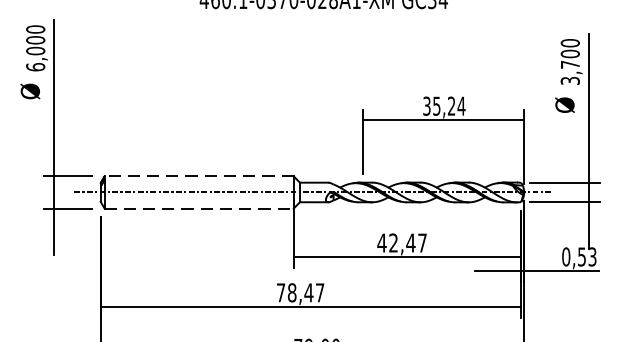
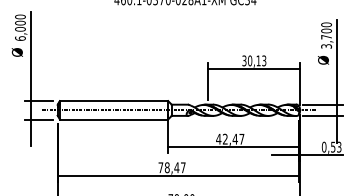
text: (449, 105) -> (257, 60), 35,24 -> 30,13
line: (198, 177) -> (113, 101), dashed -> solid
line: (199, 208) -> (114, 119), dashed -> solid

